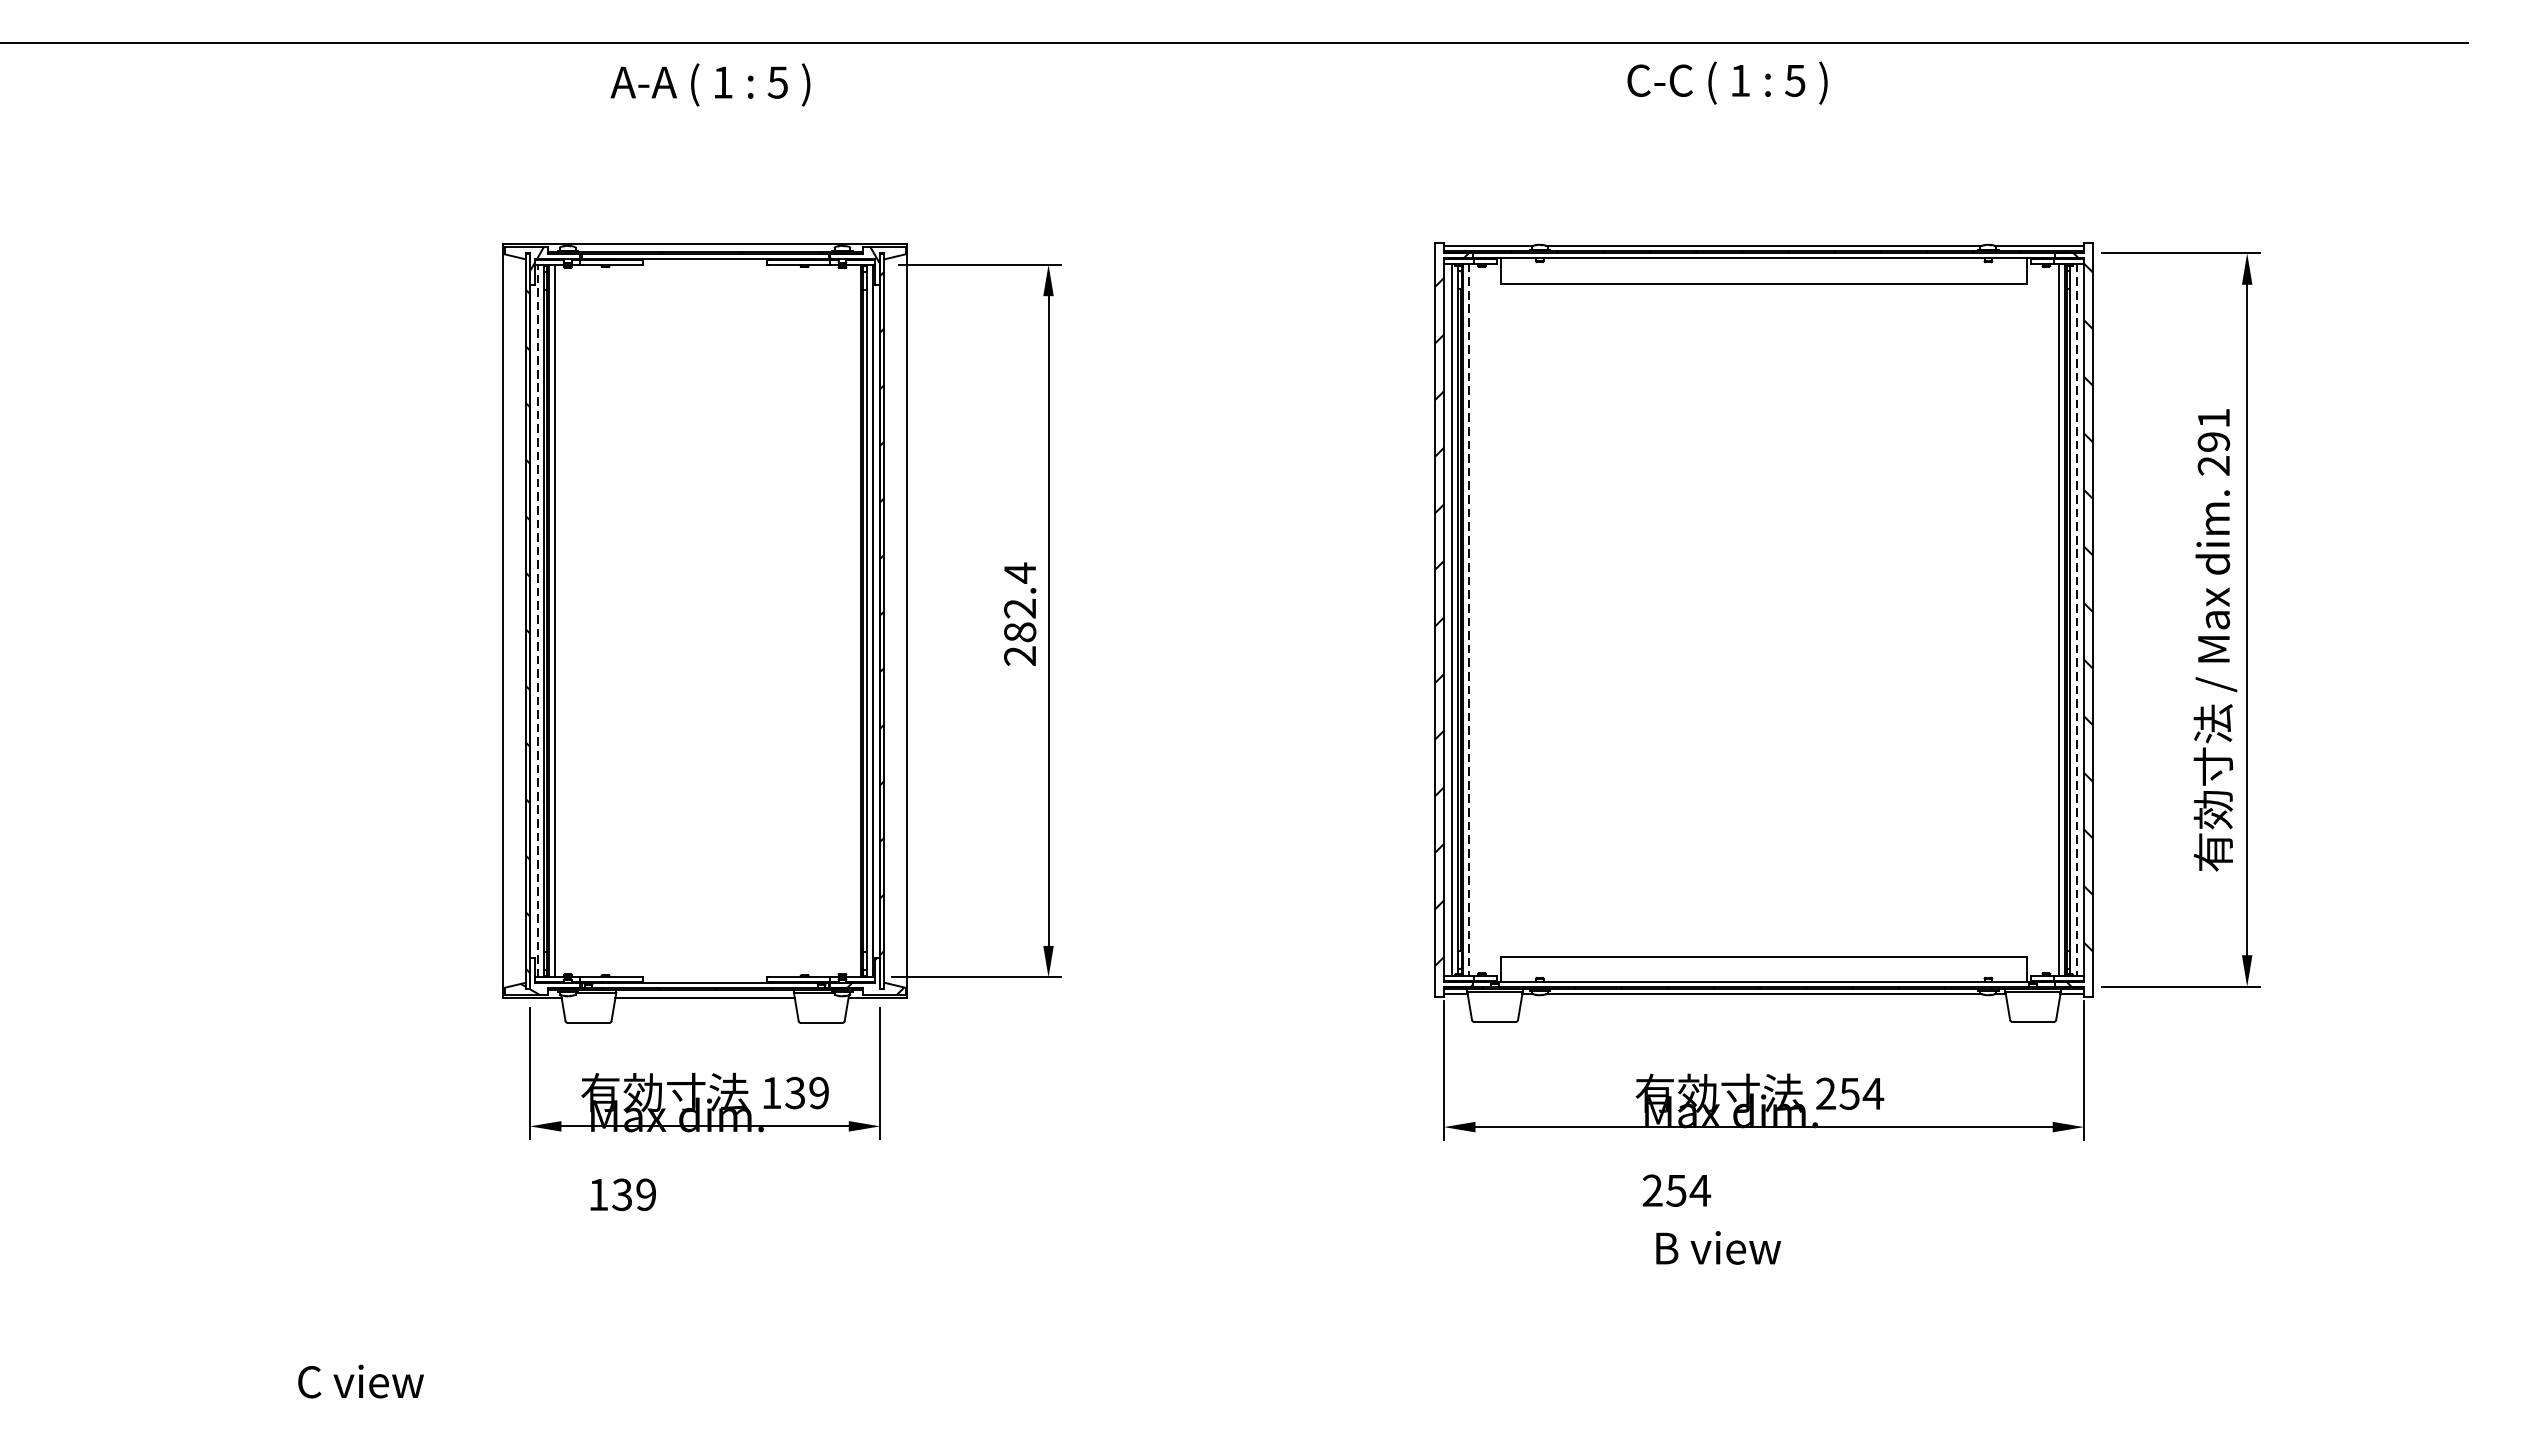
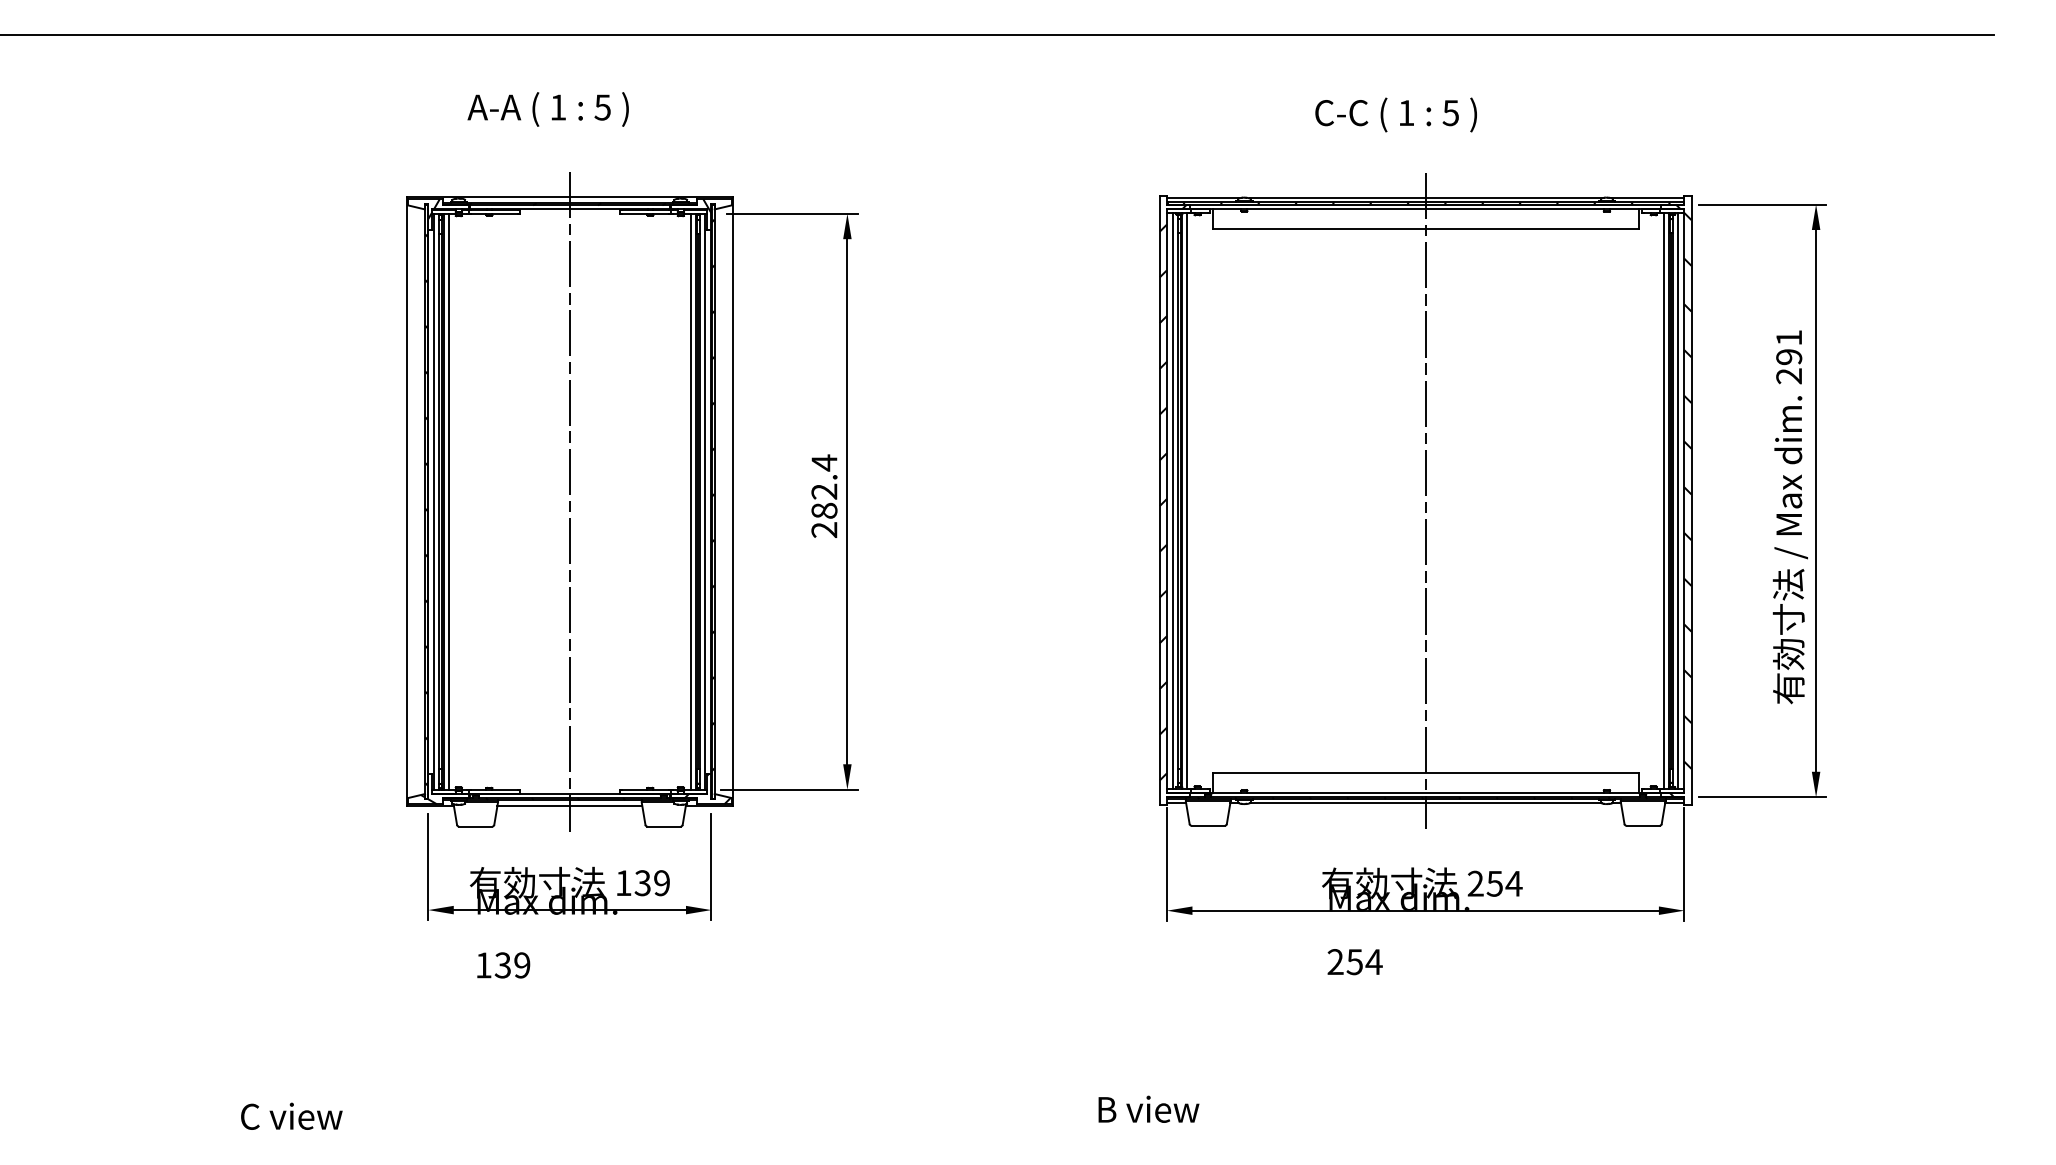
text: (1726, 82) -> (1395, 114), moved
text: (709, 84) -> (547, 109), moved
line: (1763, 619) -> (1425, 500), added
line: (537, 620) -> (434, 501), dashed -> solid
line: (704, 620) -> (569, 501), added
line: (855, 620) -> (691, 501), added
line: (1469, 620) -> (1187, 501), dashed -> solid
line: (2076, 620) -> (1678, 501), dashed -> solid
text: (1718, 1246) -> (1148, 1108), moved

